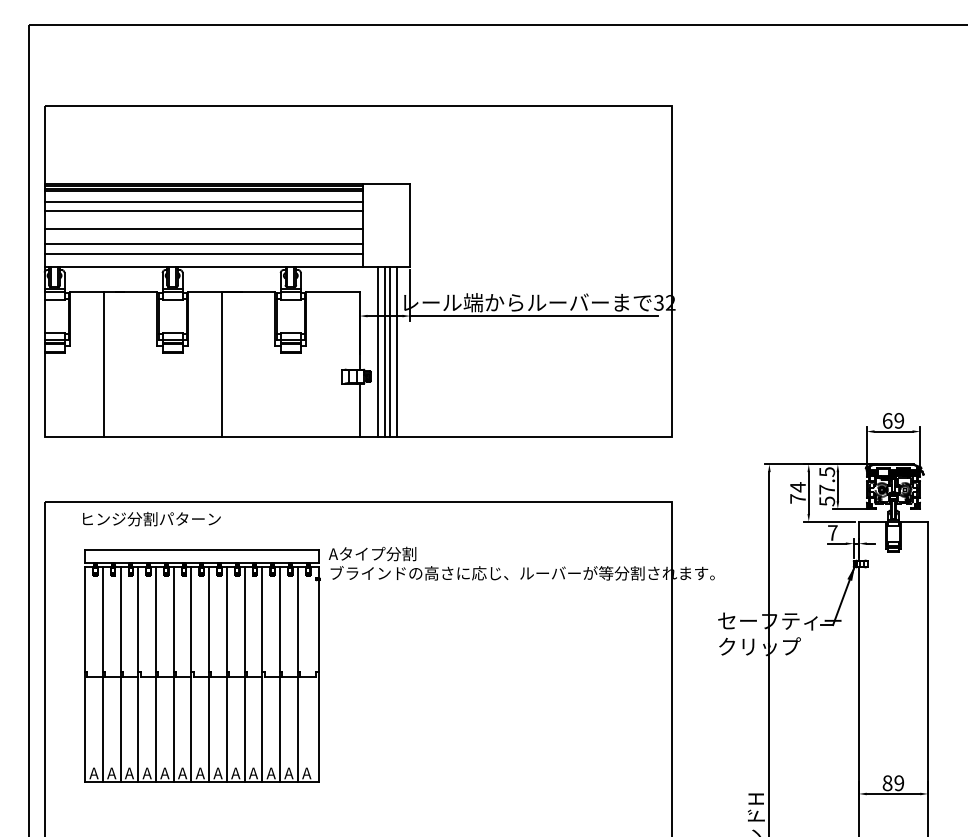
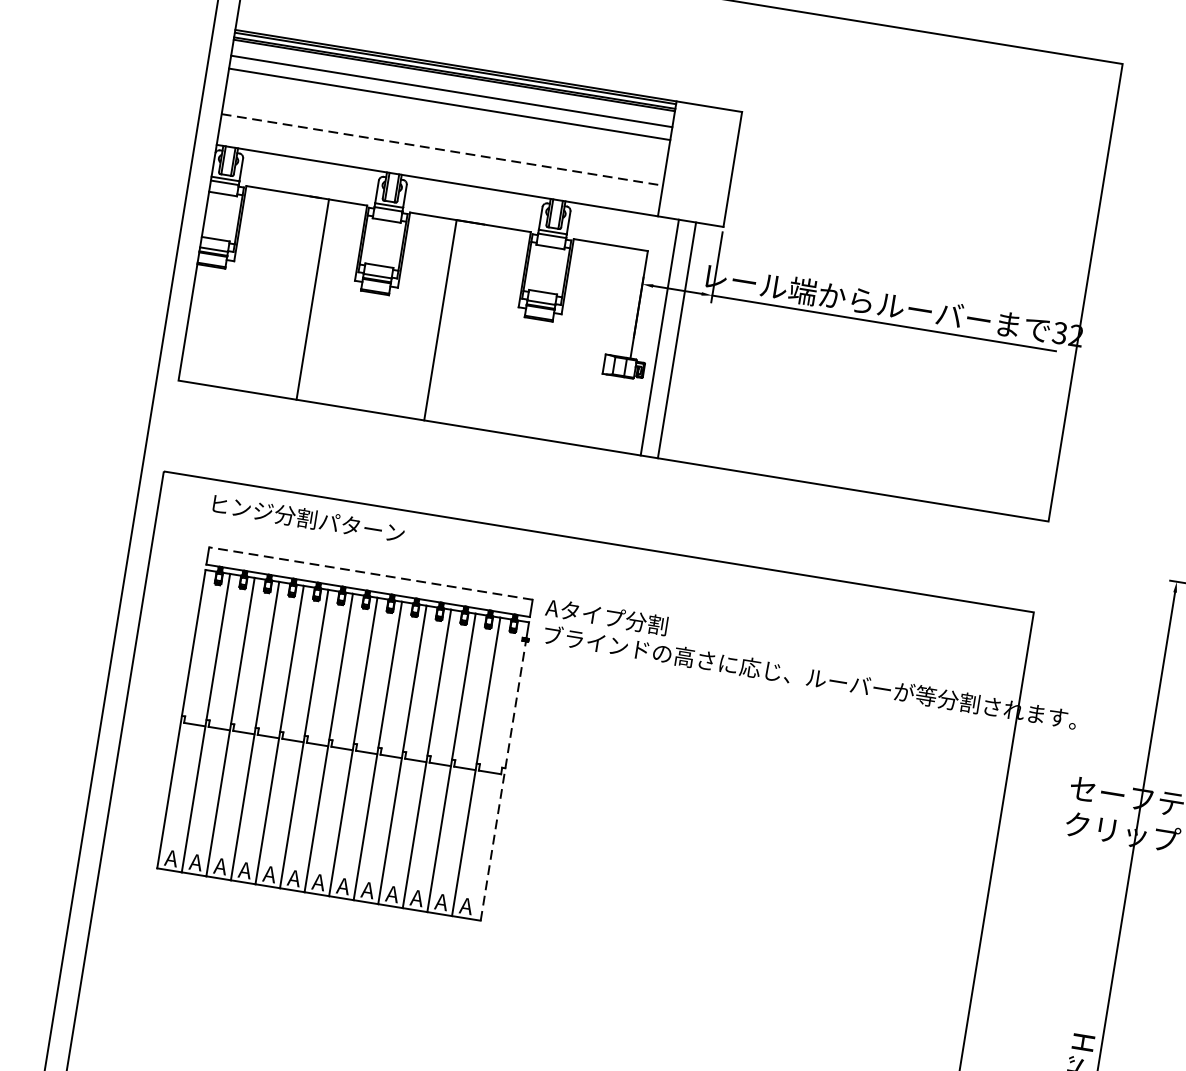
line: (203, 228) -> (445, 127), removed
line: (204, 244) -> (443, 150), solid -> dashed
line: (203, 253) -> (439, 162), removed
line: (385, 351) -> (670, 339), removed
line: (397, 351) -> (686, 341), removed
line: (103, 364) -> (312, 299), moved
line: (359, 409) -> (621, 413), removed
line: (201, 550) -> (370, 573), solid -> dashed
line: (318, 681) -> (503, 781), solid -> dashed

